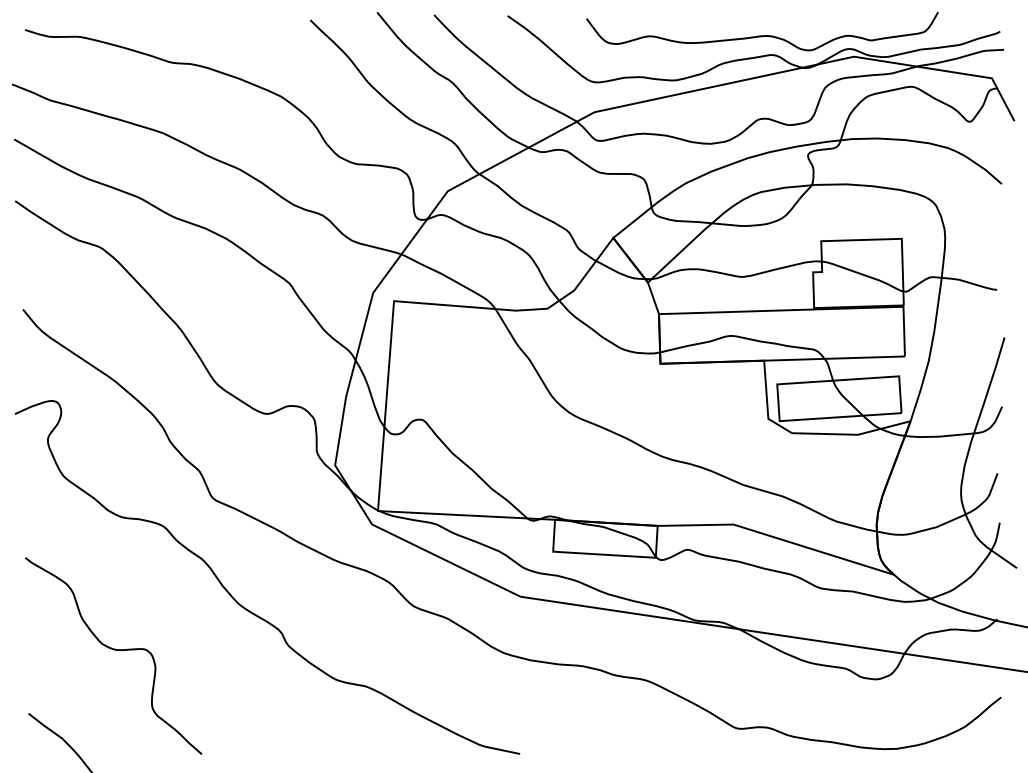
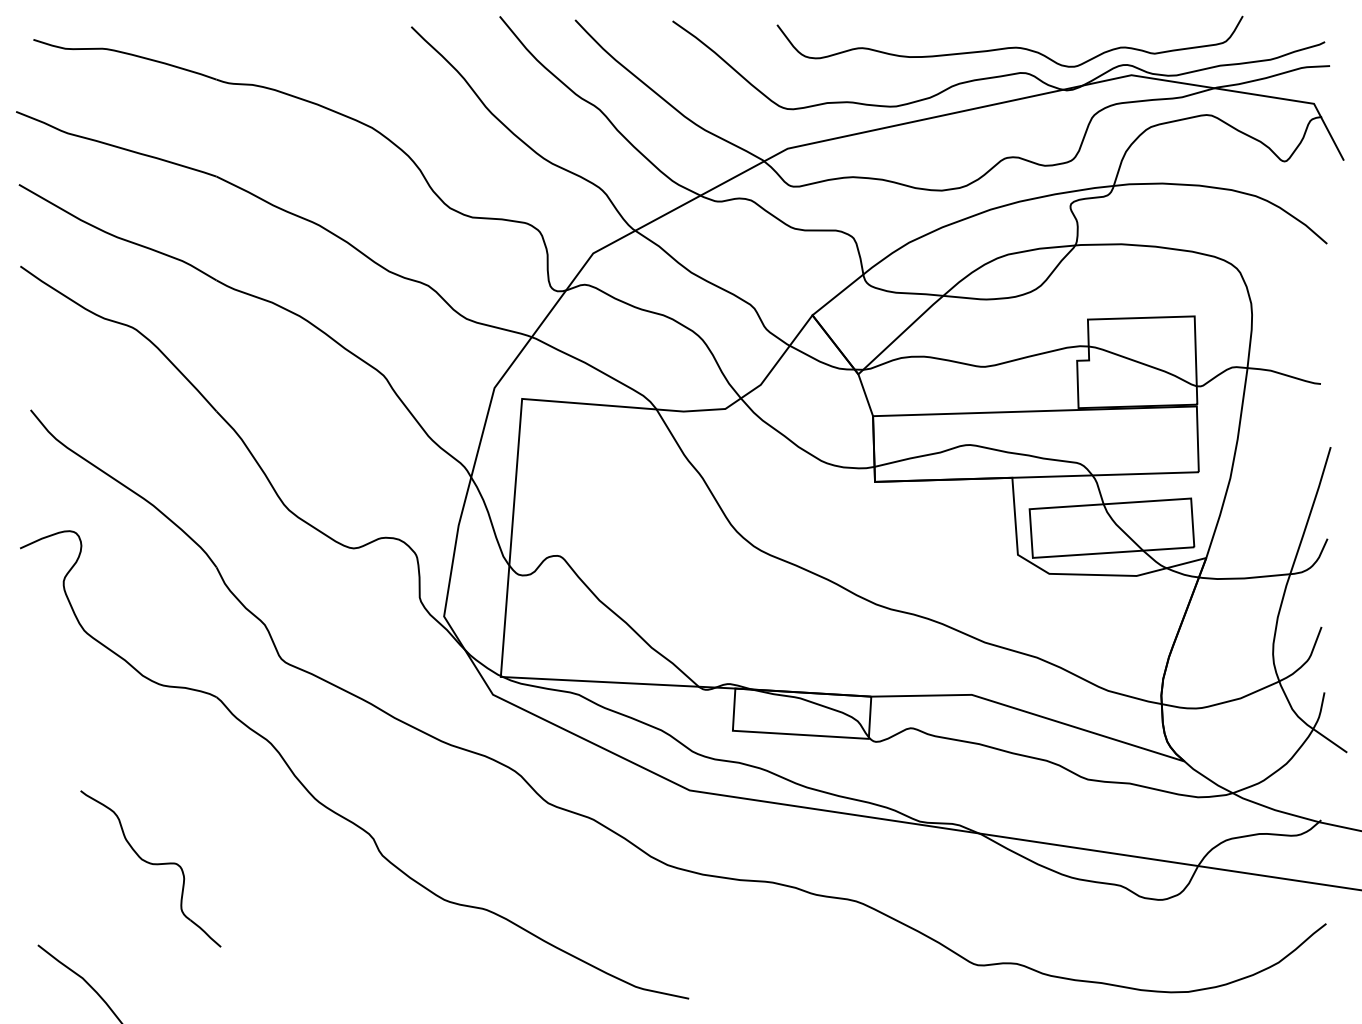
part: (113, 655) -> (150, 868), size x0.6

